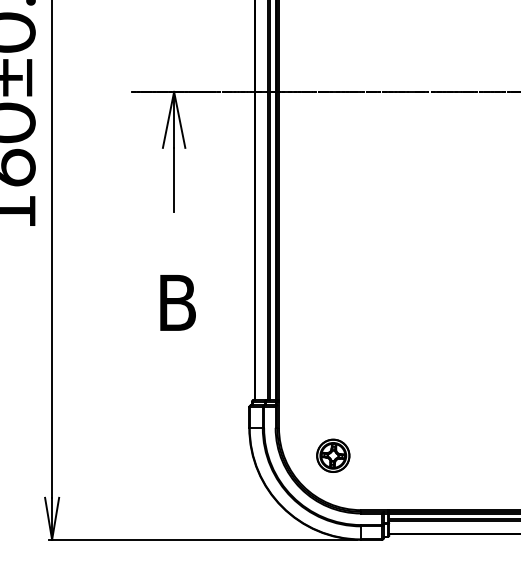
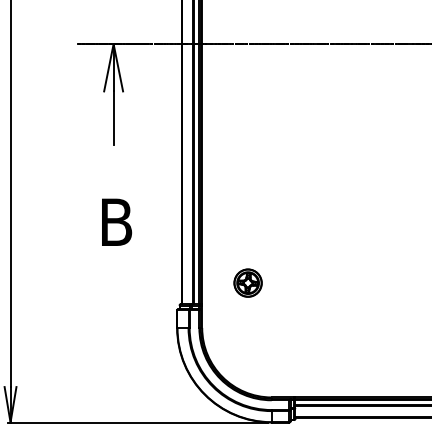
part: (333, 455) -> (248, 282), moved

